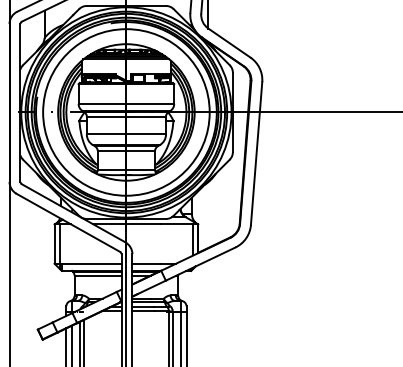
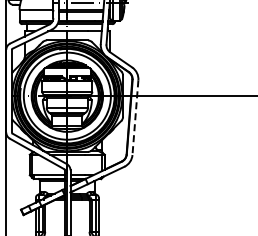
line: (256, 155) -> (135, 118), solid -> dashed

